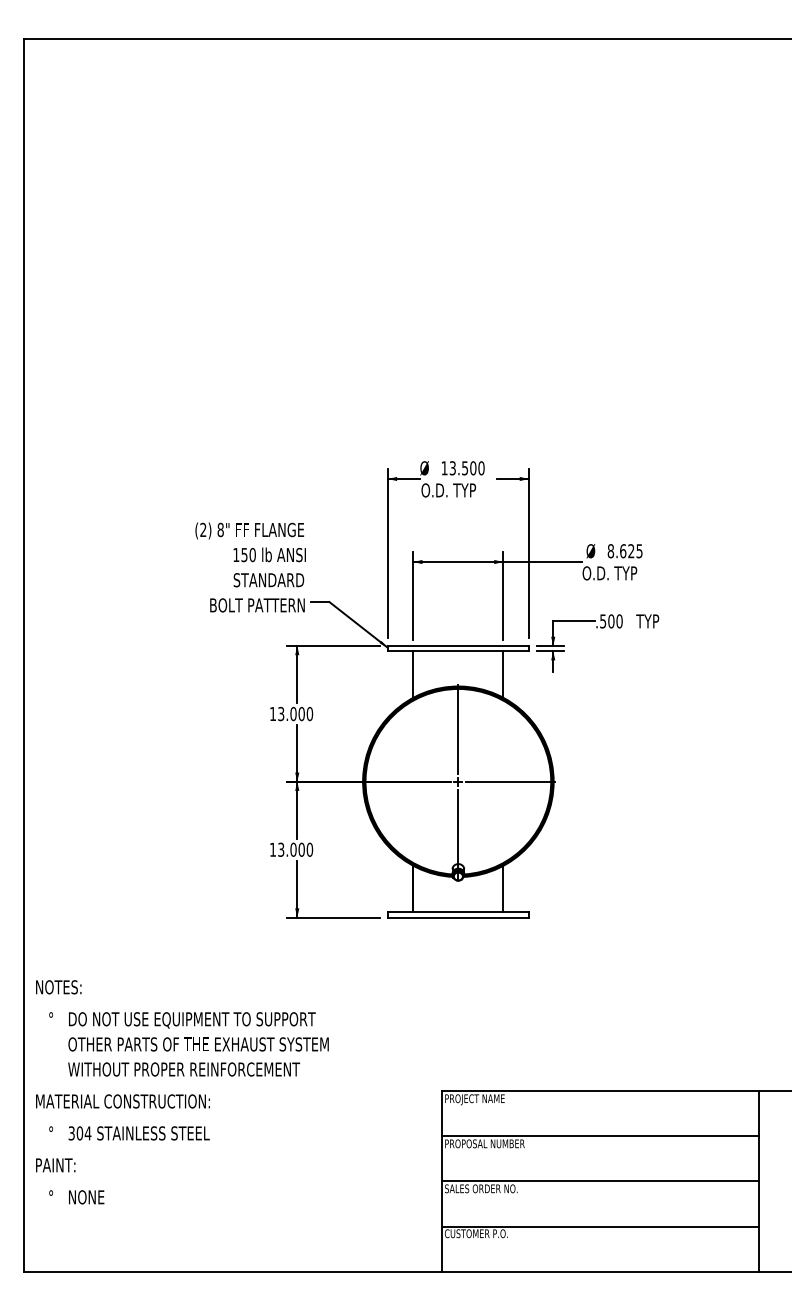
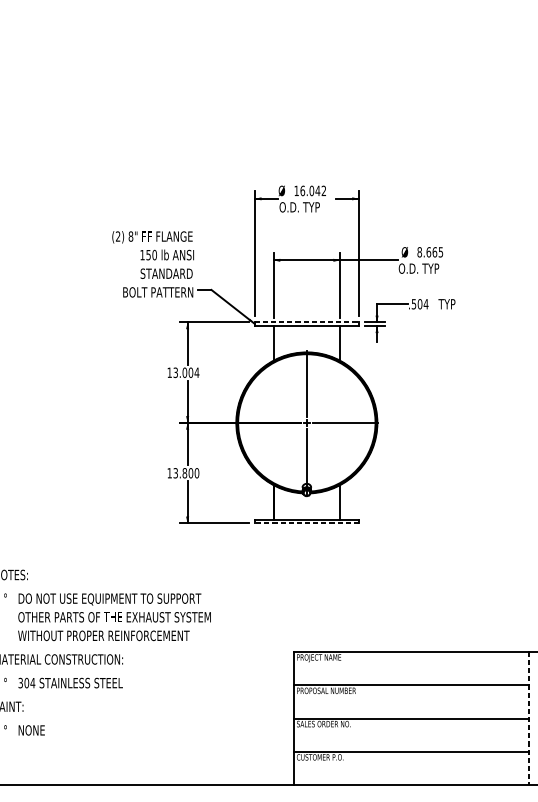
text: (466, 468) -> (312, 191), 13.500 -> 16.042
text: (631, 551) -> (434, 252), 8.625 -> 8.665
text: (619, 621) -> (426, 304), .500 -> .504
line: (458, 646) -> (306, 322), solid -> dashed
text: (309, 714) -> (196, 373), 13.000 -> 13.004
text: (293, 849) -> (184, 473), 13.000 -> 13.800
line: (457, 917) -> (306, 523), solid -> dashed
line: (759, 1181) -> (529, 718), solid -> dashed

